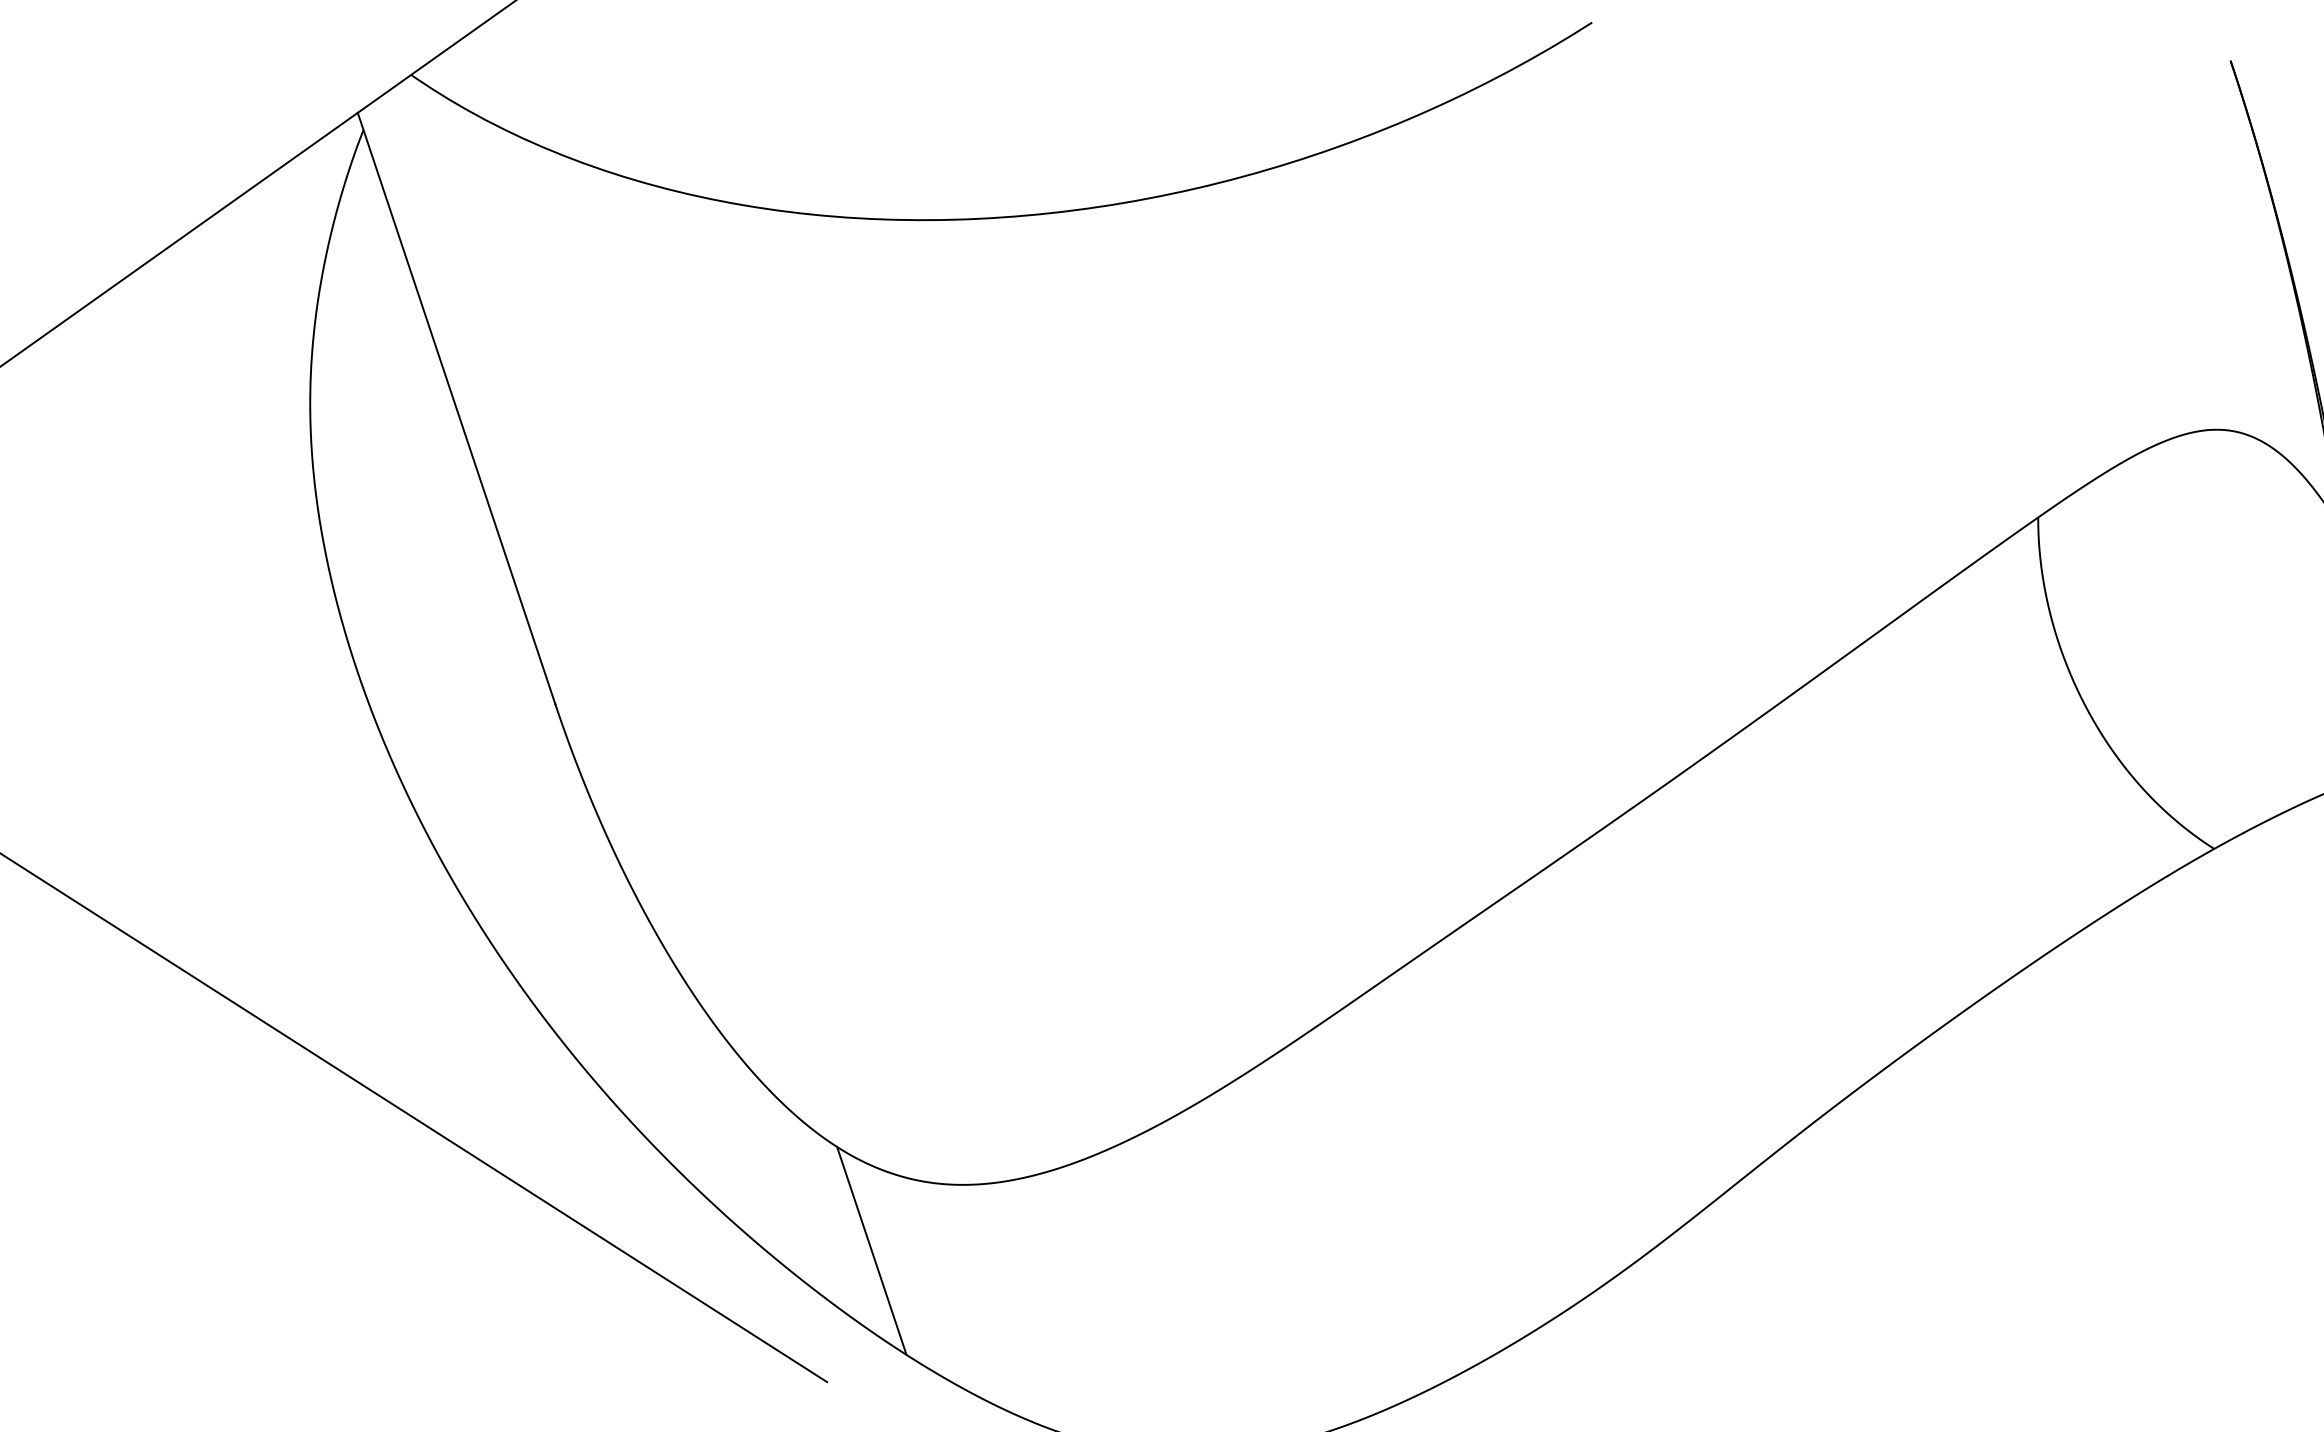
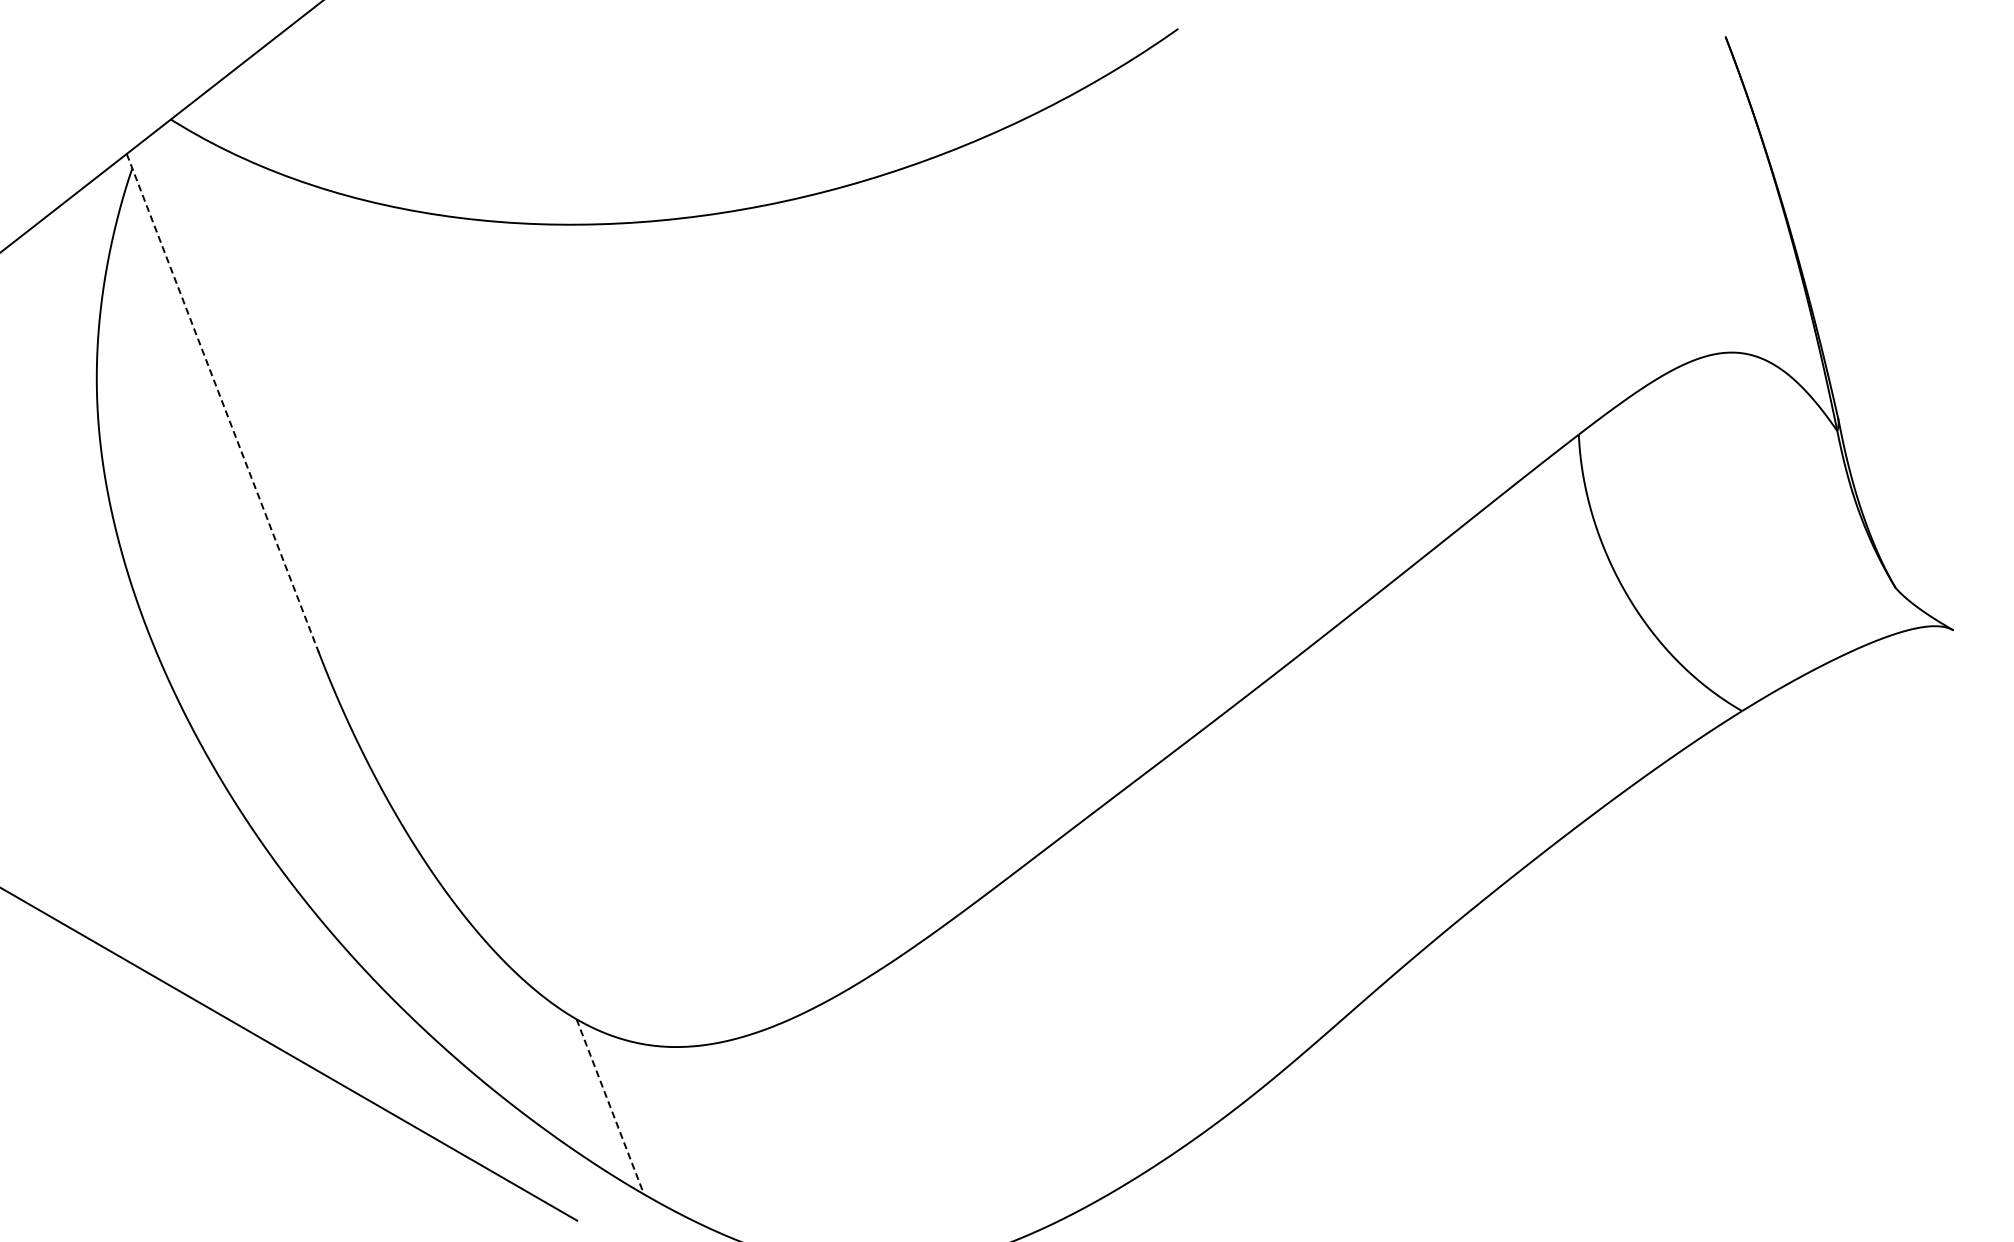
line: (456, 408) -> (222, 402), solid -> dashed
line: (872, 1250) -> (610, 1106), solid -> dashed

